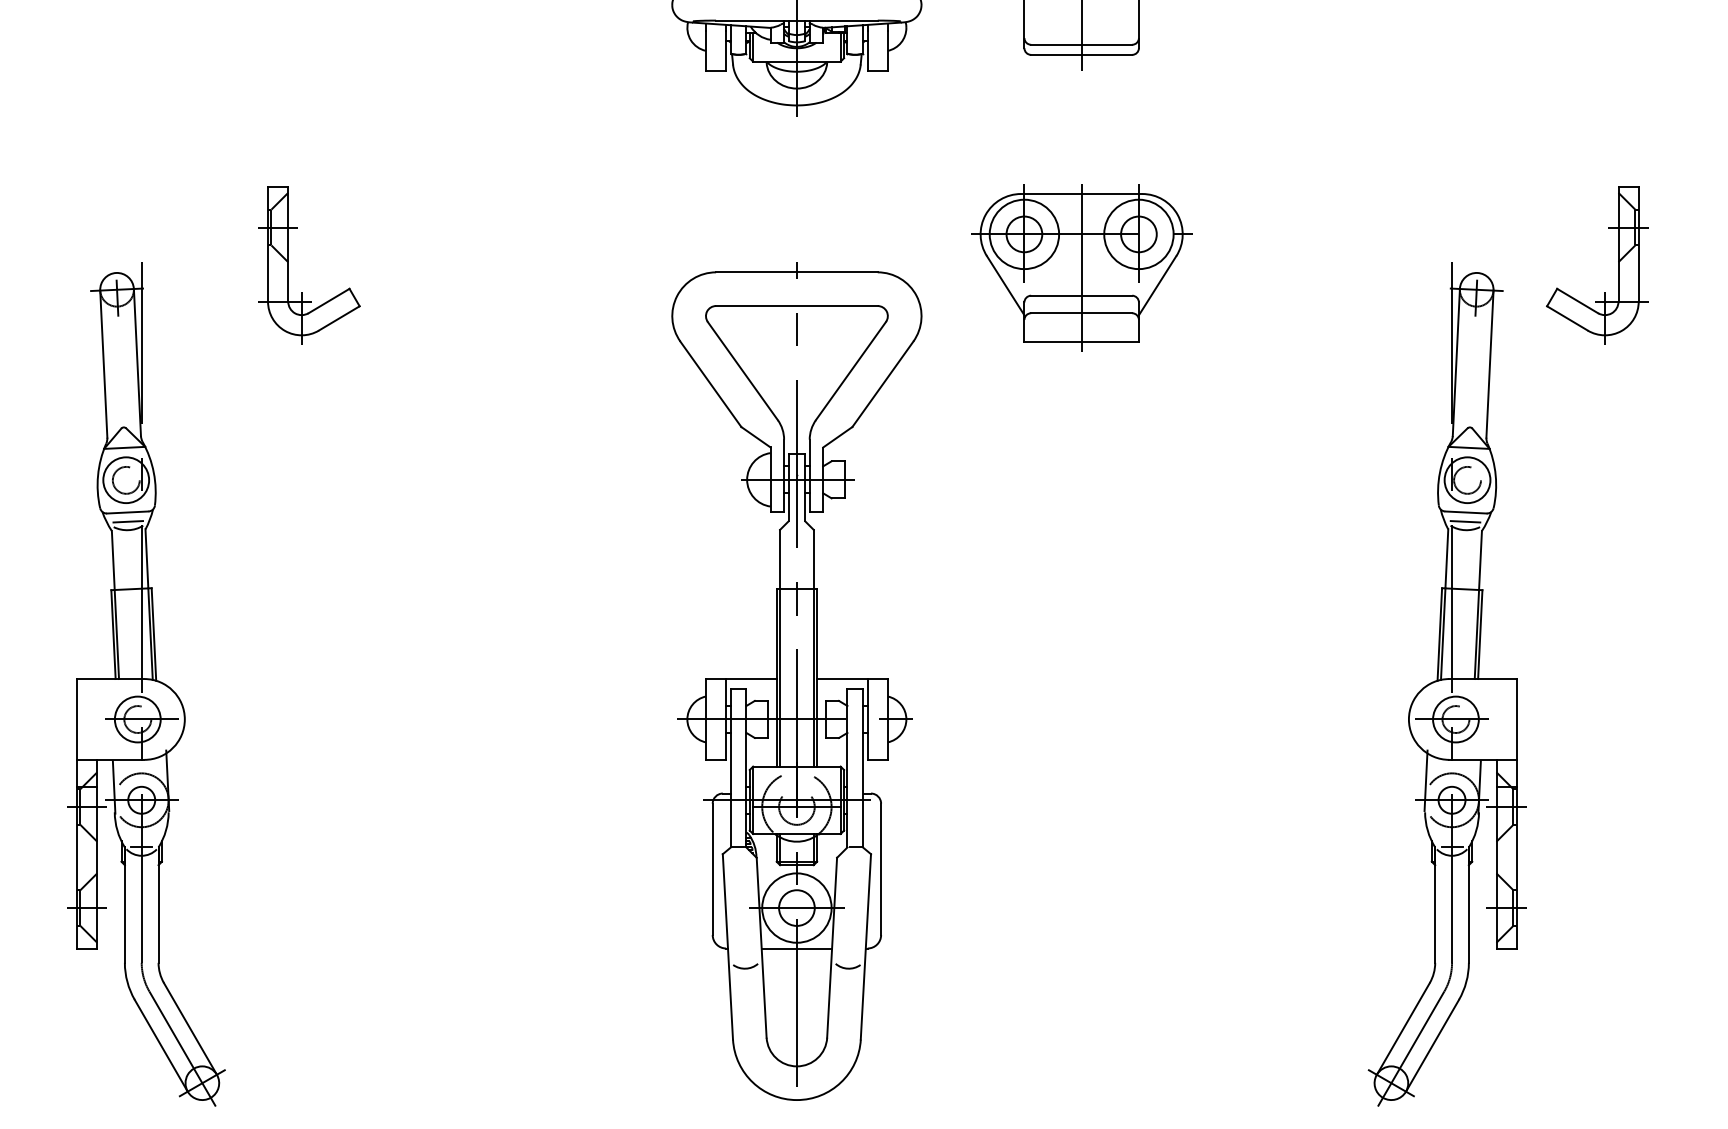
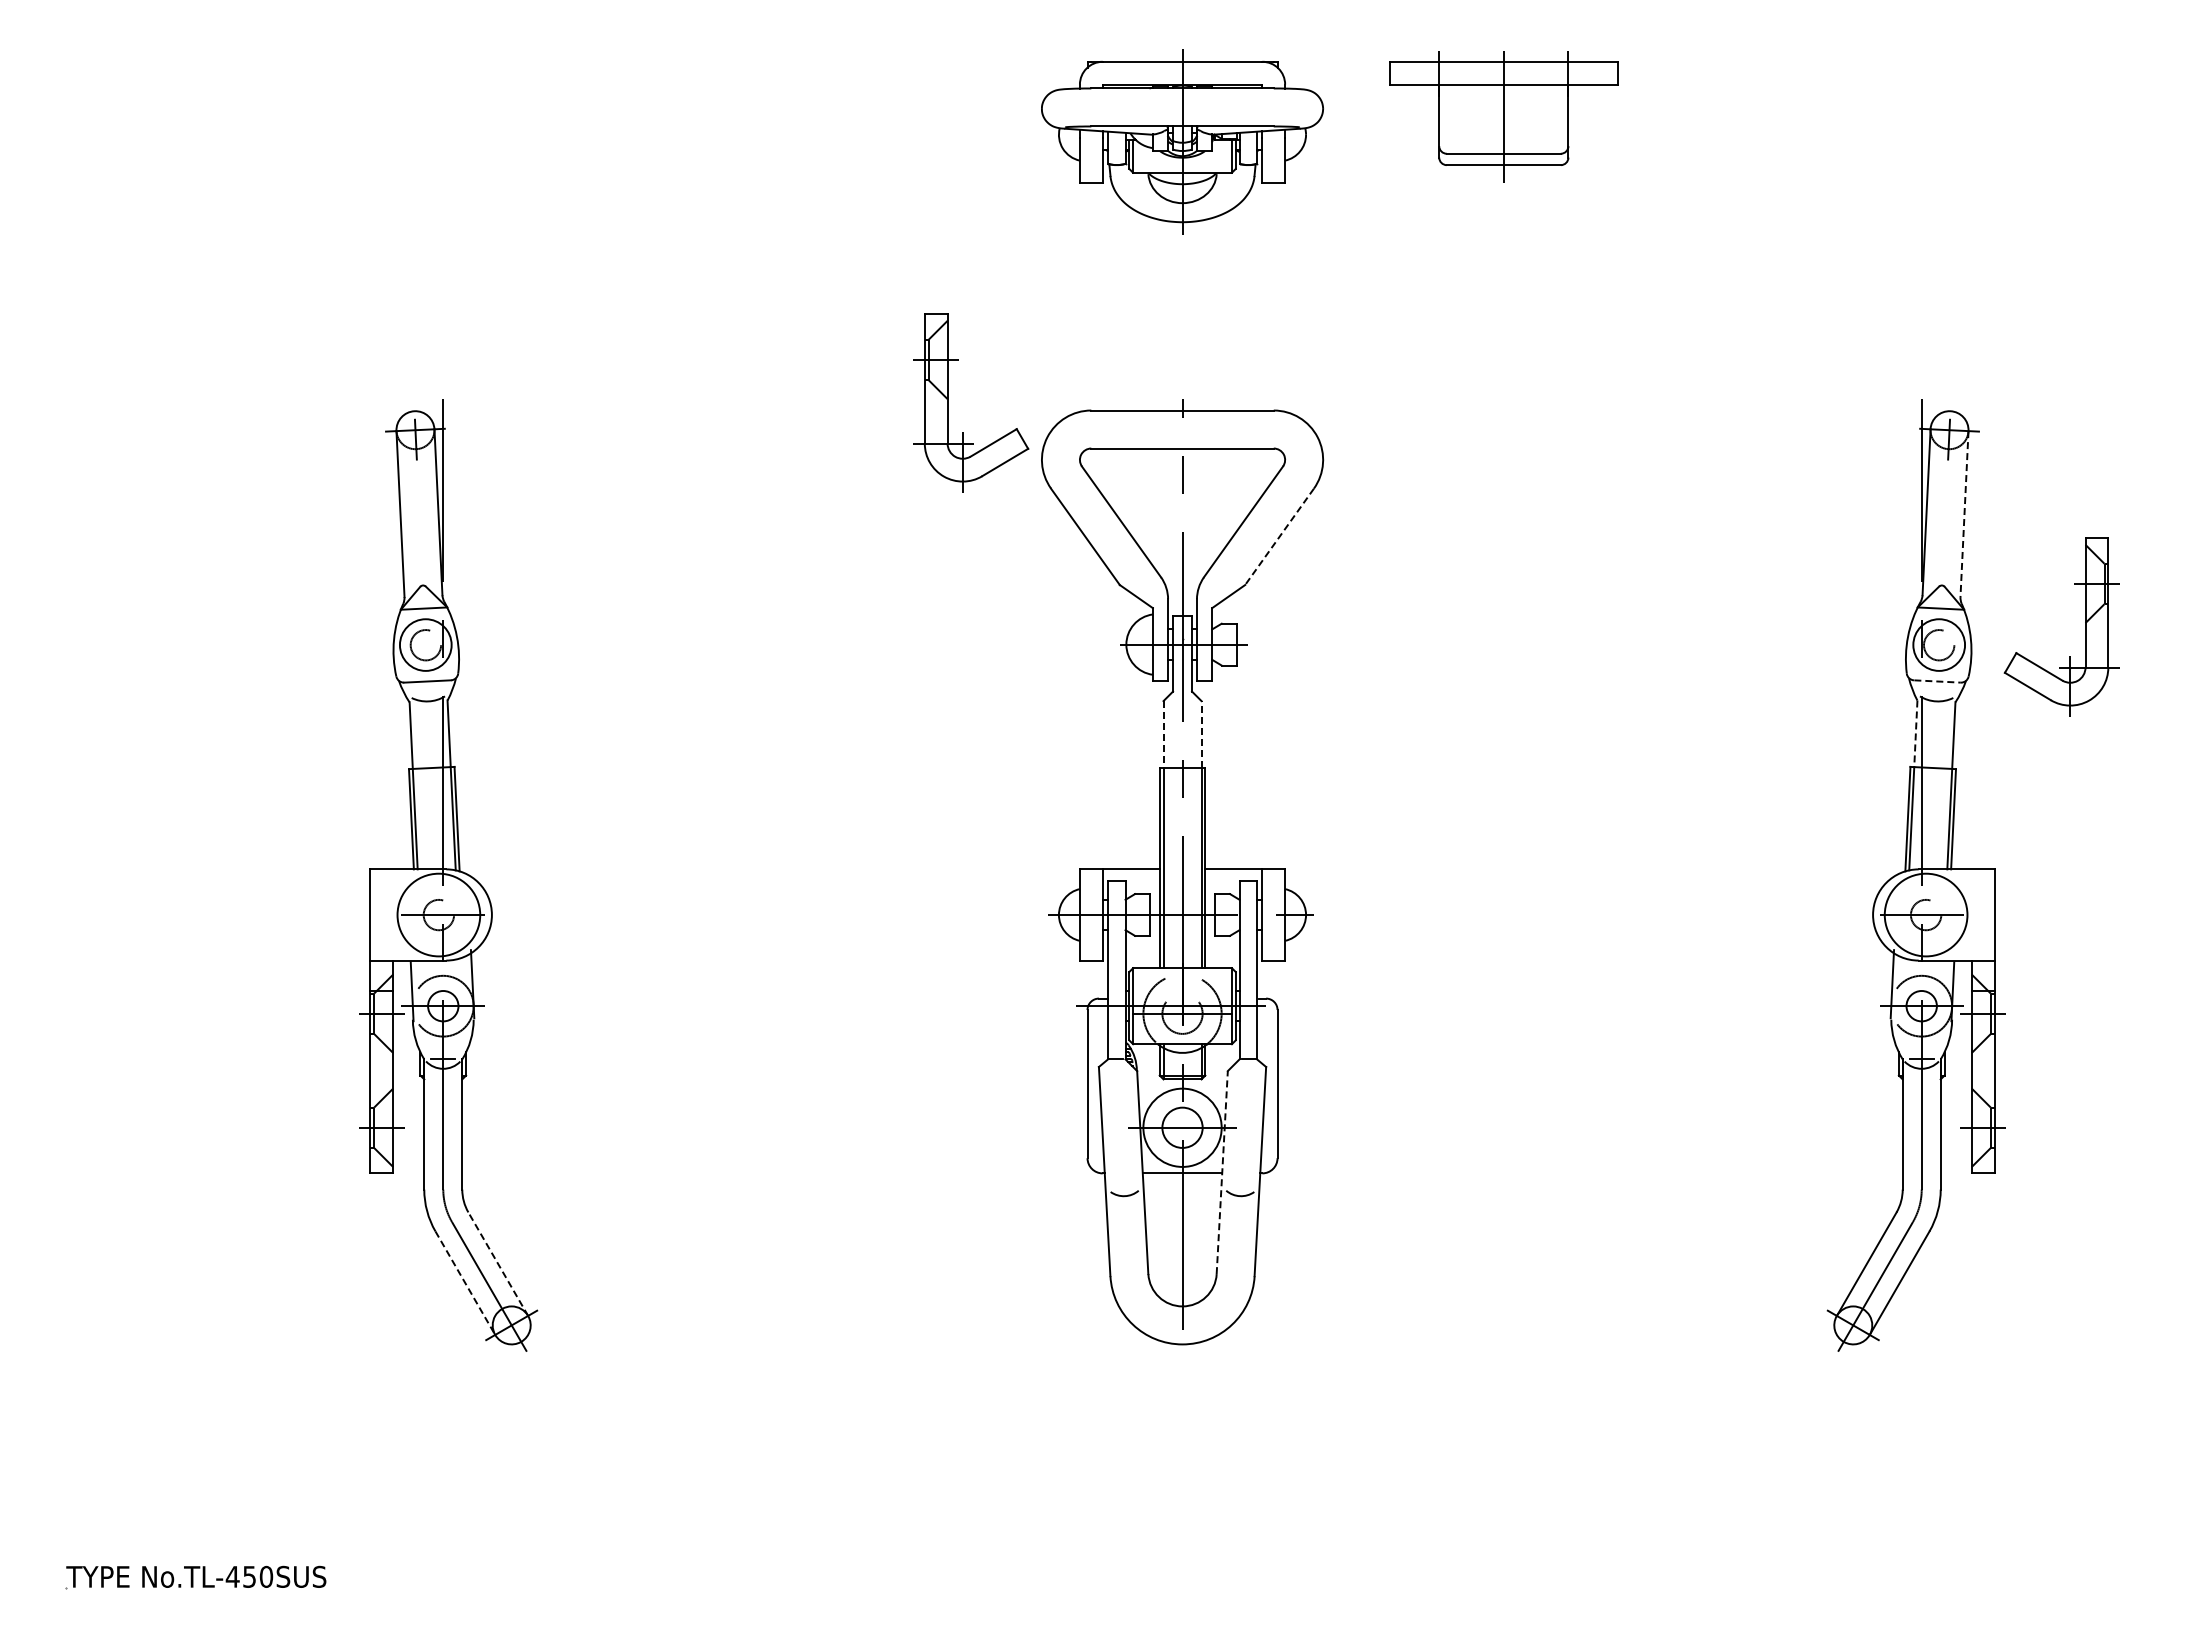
part: (289, 265) -> (948, 402), moved
part: (1618, 265) -> (2085, 626), moved
part: (1081, 267) -> (1503, 405), removed
line: (1489, 364) -> (1964, 514), solid -> dashed
line: (882, 384) -> (1279, 537), solid -> dashed
line: (1466, 512) -> (1938, 681), solid -> dashed
line: (127, 521) -> (427, 691), removed
line: (1465, 521) -> (1936, 691), removed
line: (813, 558) -> (1201, 733), solid -> dashed
line: (780, 559) -> (1163, 734), solid -> dashed
line: (1446, 559) -> (1915, 734), solid -> dashed
circle: (137, 719) -> (438, 914), size x1.6
circle: (1455, 719) -> (1925, 914), size x1.6
line: (832, 947) -> (1222, 1172), solid -> dashed
line: (190, 1029) -> (498, 1264), solid -> dashed
line: (161, 1046) -> (465, 1283), solid -> dashed

